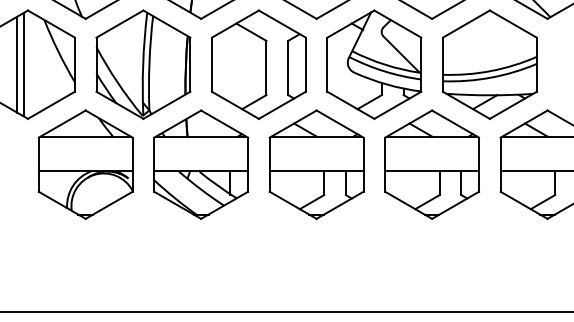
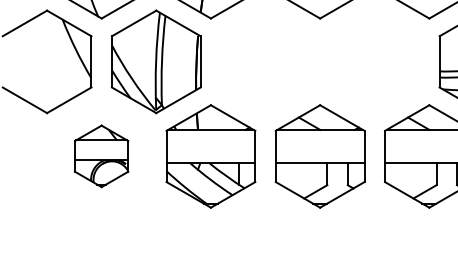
line: (17, 64) -> (37, 61), removed
line: (23, 64) -> (42, 61), removed
part: (258, 64) -> (265, 61), removed
part: (374, 64) -> (374, 61), removed
part: (85, 164) -> (101, 156), size x0.6

